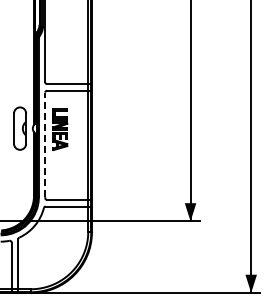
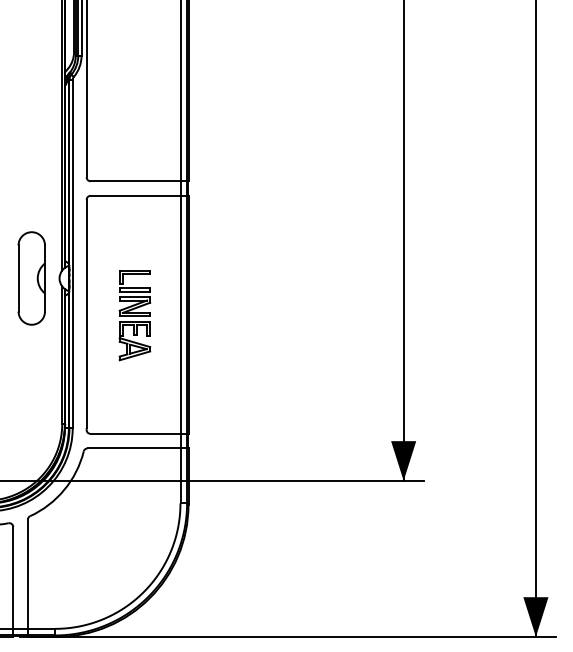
part: (60, 129) -> (135, 315), moved
line: (45, 144) -> (87, 313), dashed -> solid

